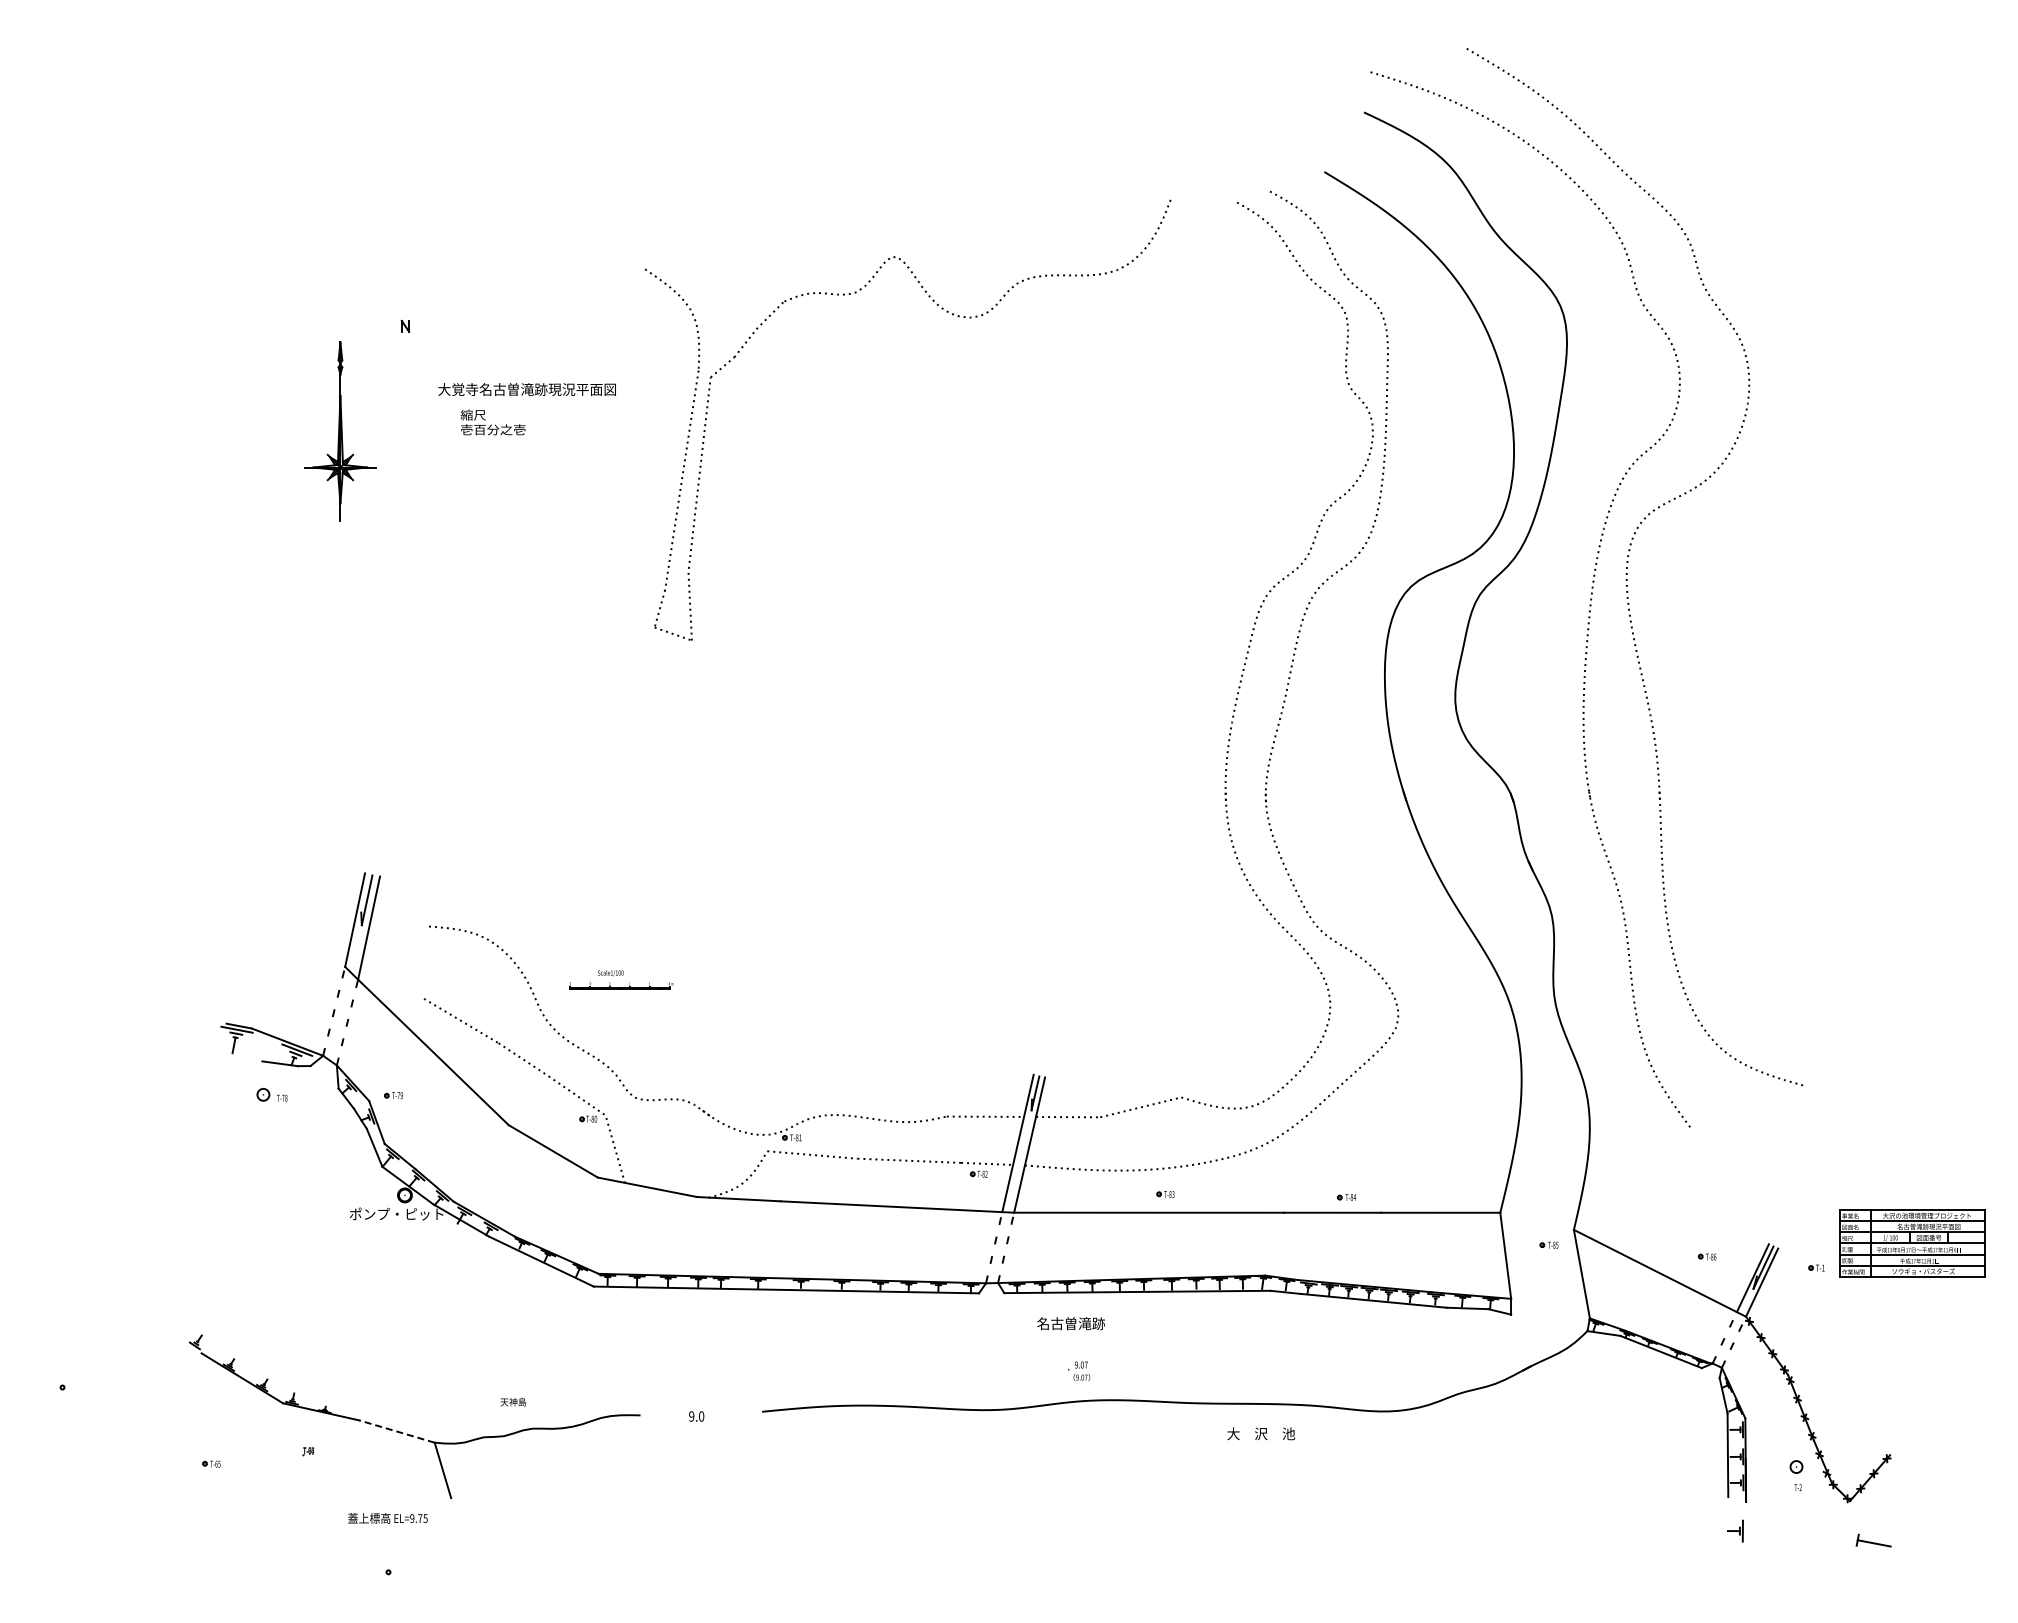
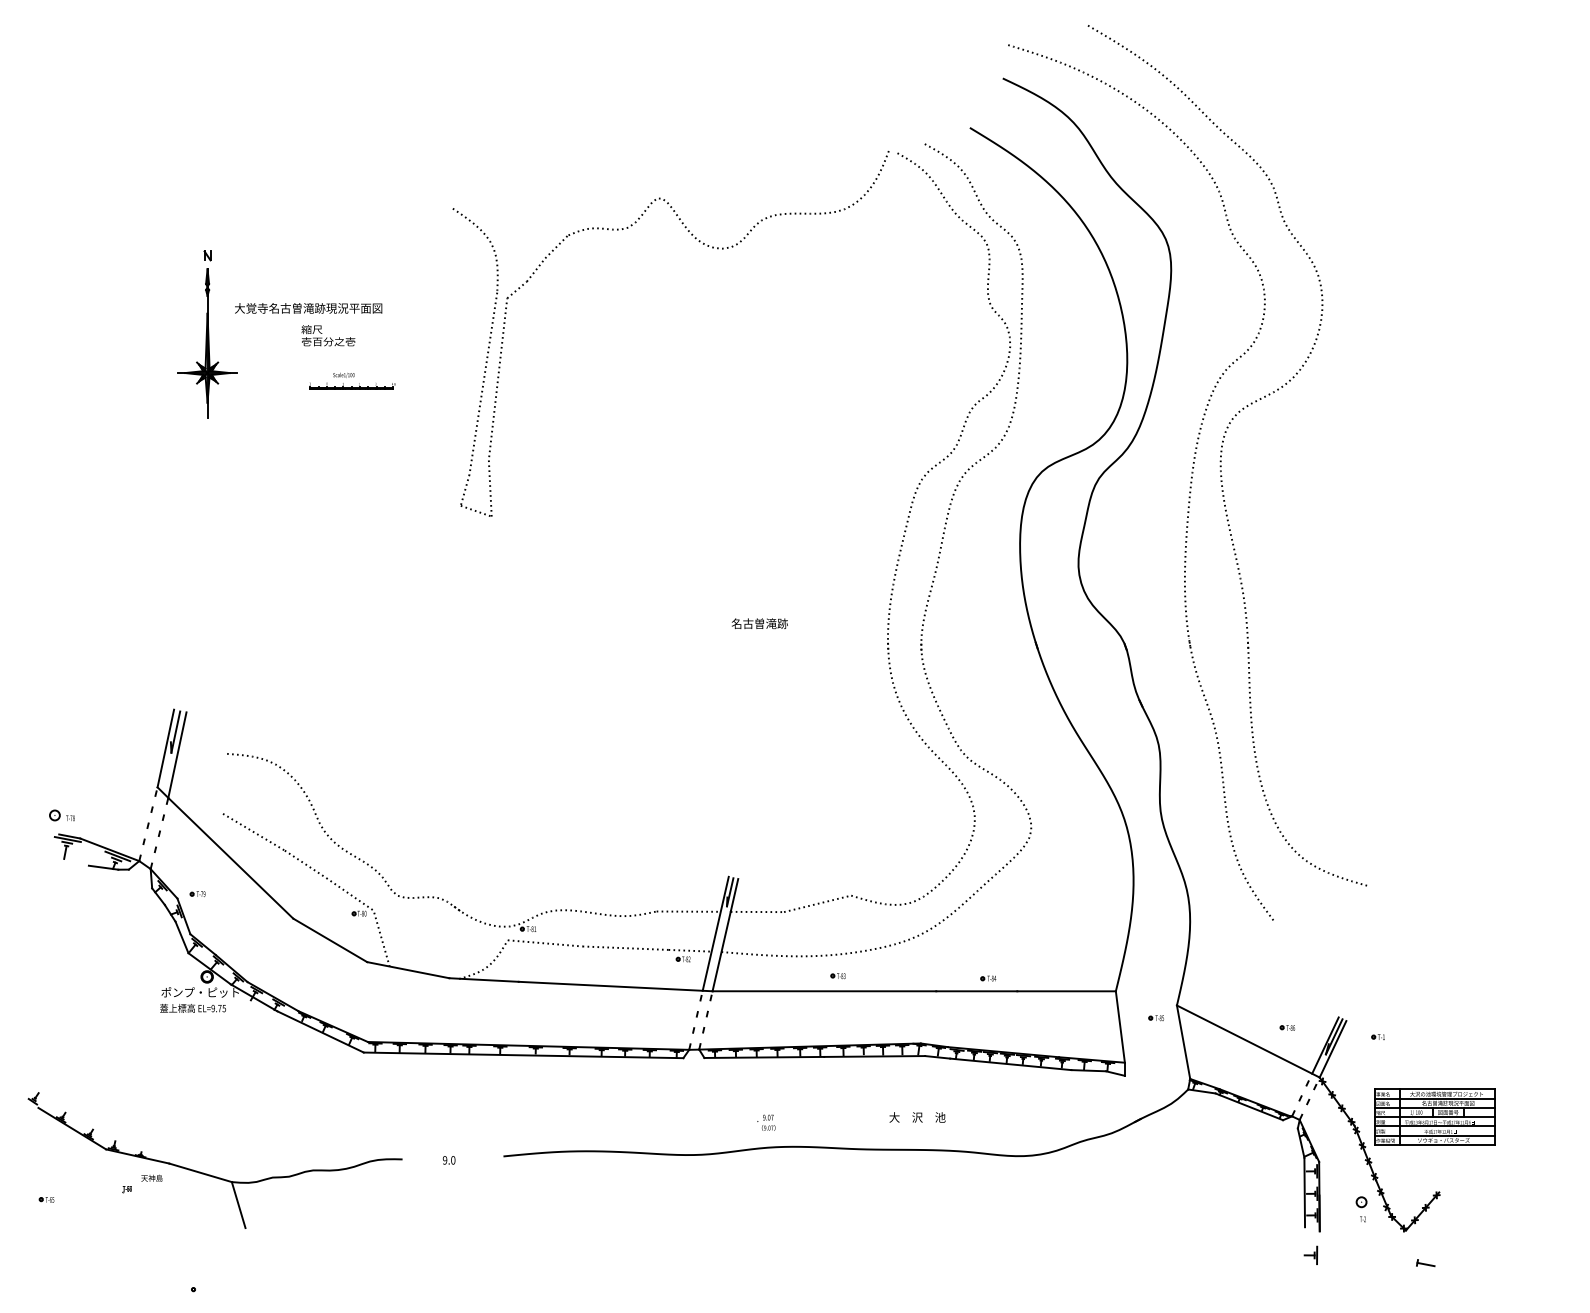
part: (952, 315) -> (707, 246), moved
text: (492, 422) -> (327, 335), moved
part: (340, 431) -> (207, 343), moved
part: (621, 979) -> (352, 380), moved
part: (271, 1094) -> (61, 815), moved
part: (1912, 1243) -> (1434, 1117), moved
text: (1070, 1323) -> (759, 623), moved
text: (513, 1402) -> (152, 1178), moved
line: (396, 1431) -> (200, 1172), dashed -> solid
text: (1260, 1433) -> (916, 1117), moved
text: (387, 1518) -> (192, 1008), moved
part: (1873, 1539) -> (1425, 1262), size x0.62

